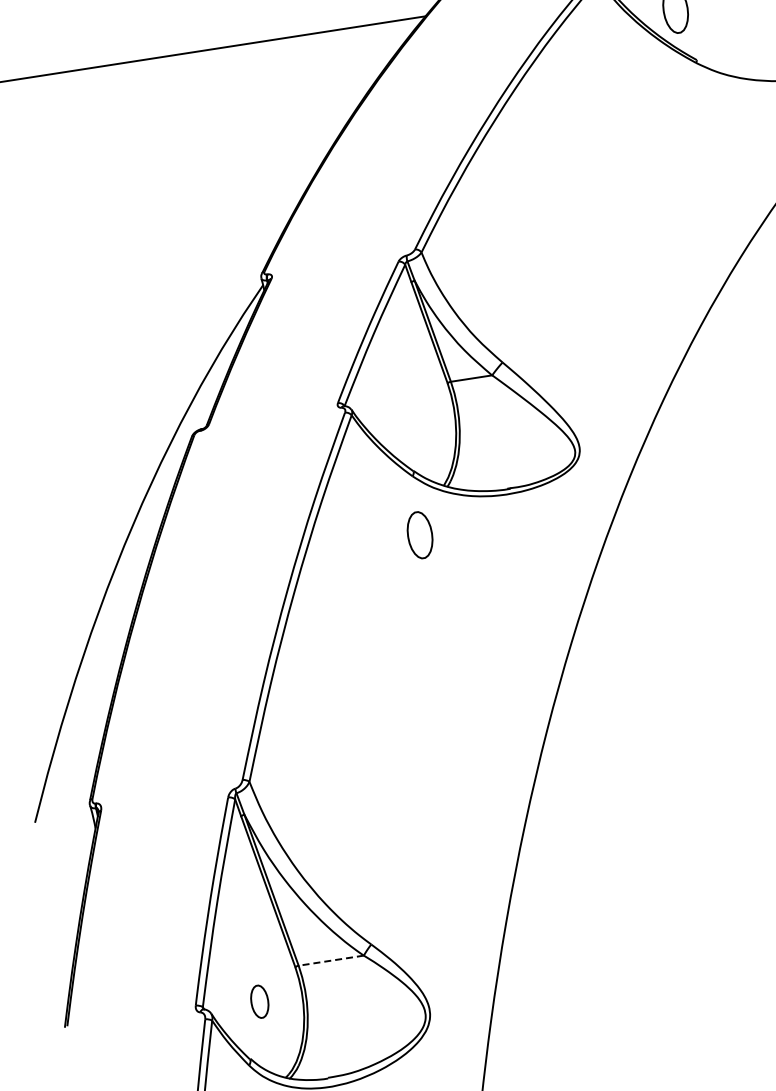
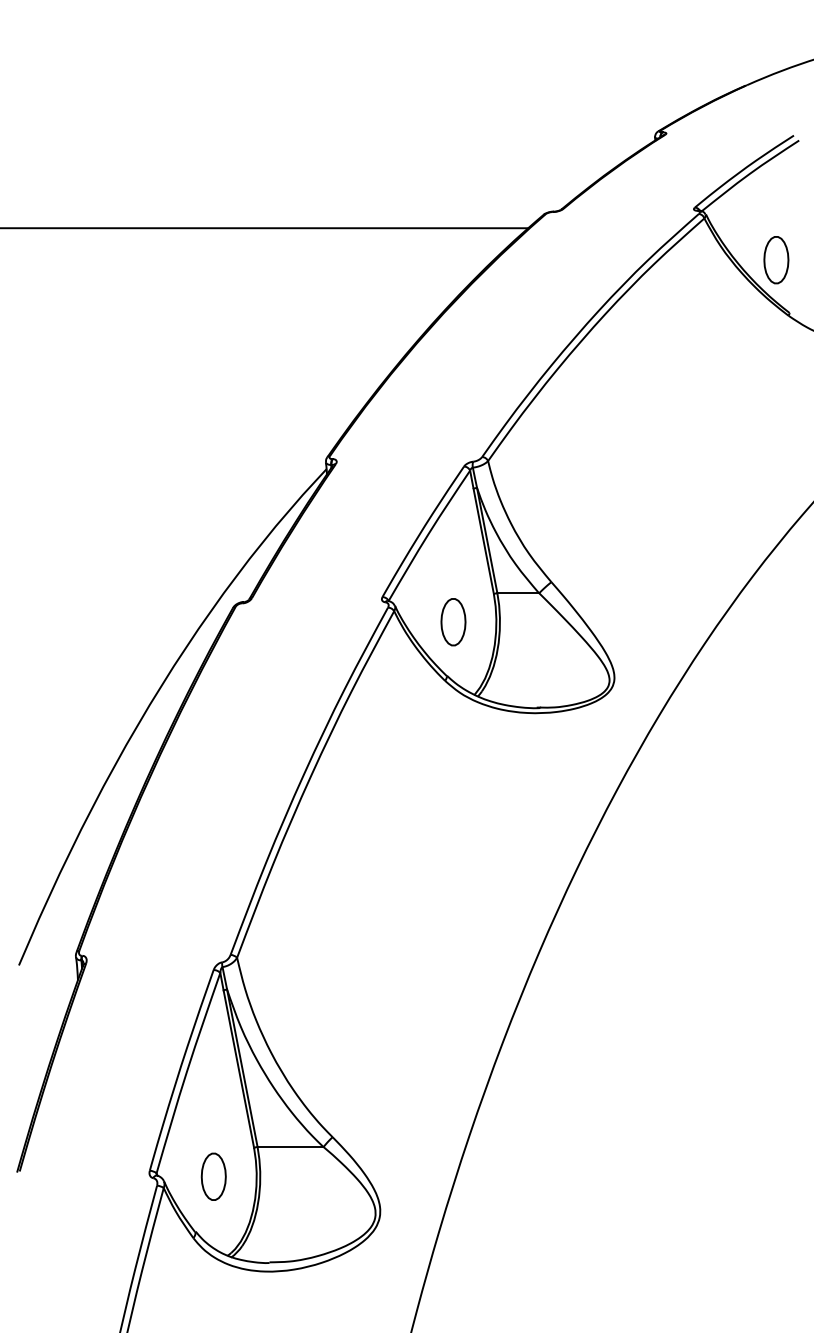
part: (420, 535) -> (453, 622), moved
line: (331, 961) -> (290, 1147), dashed -> solid
part: (259, 1001) -> (213, 1176), size x1.43

